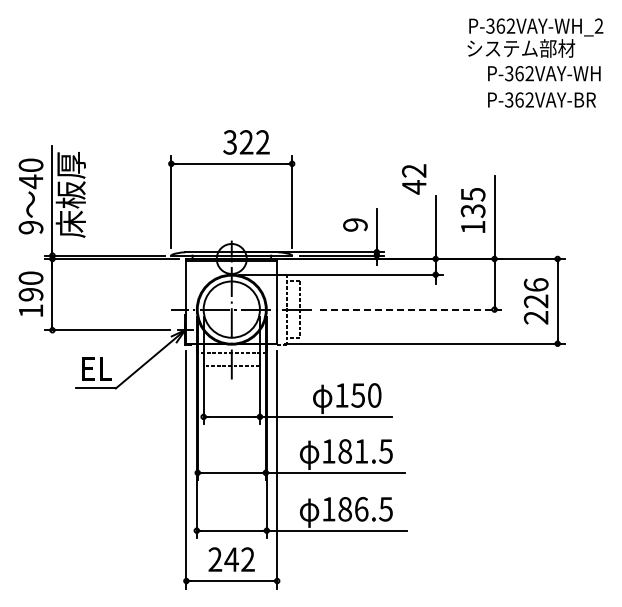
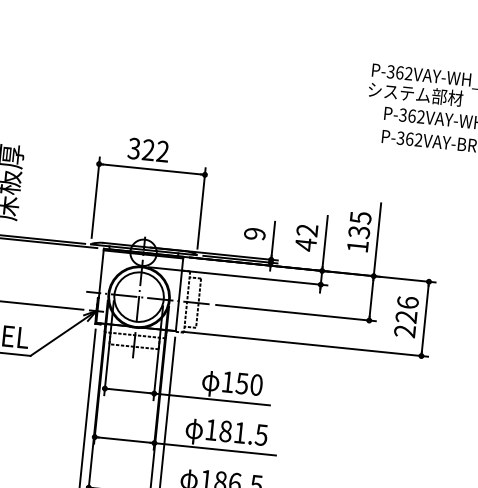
text: (246, 142) -> (148, 150), moved
text: (414, 179) -> (306, 237), moved
line: (411, 309) -> (296, 313), dashed -> solid

